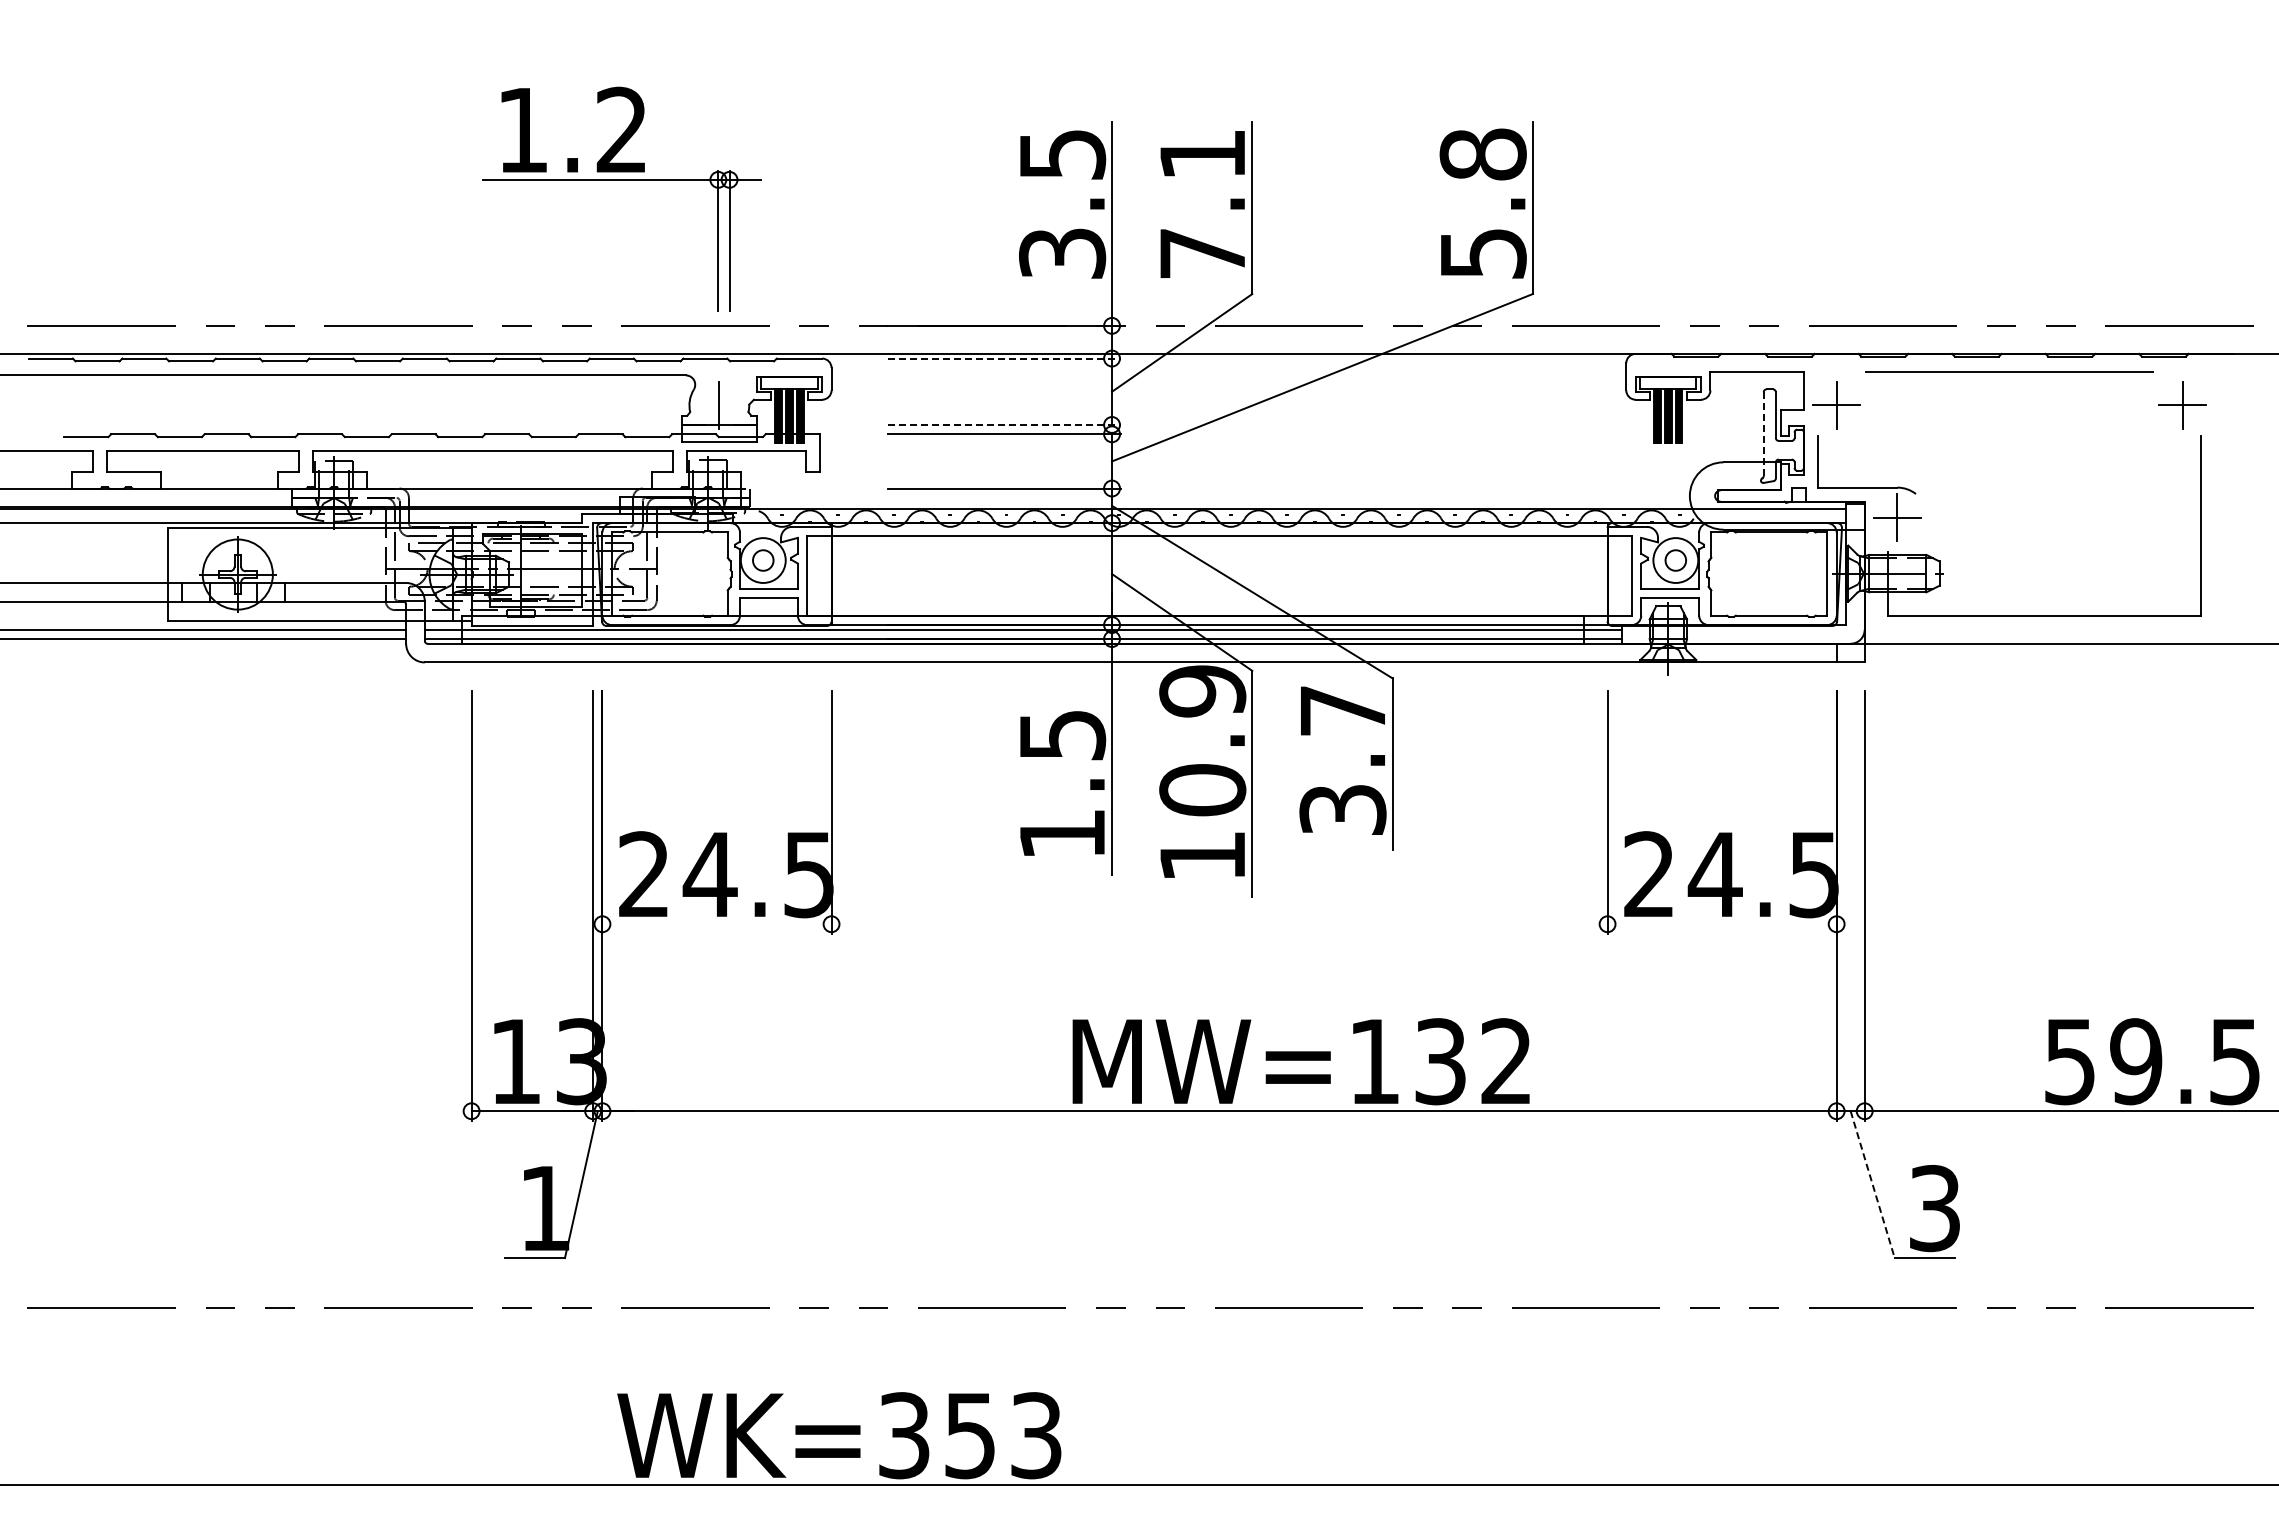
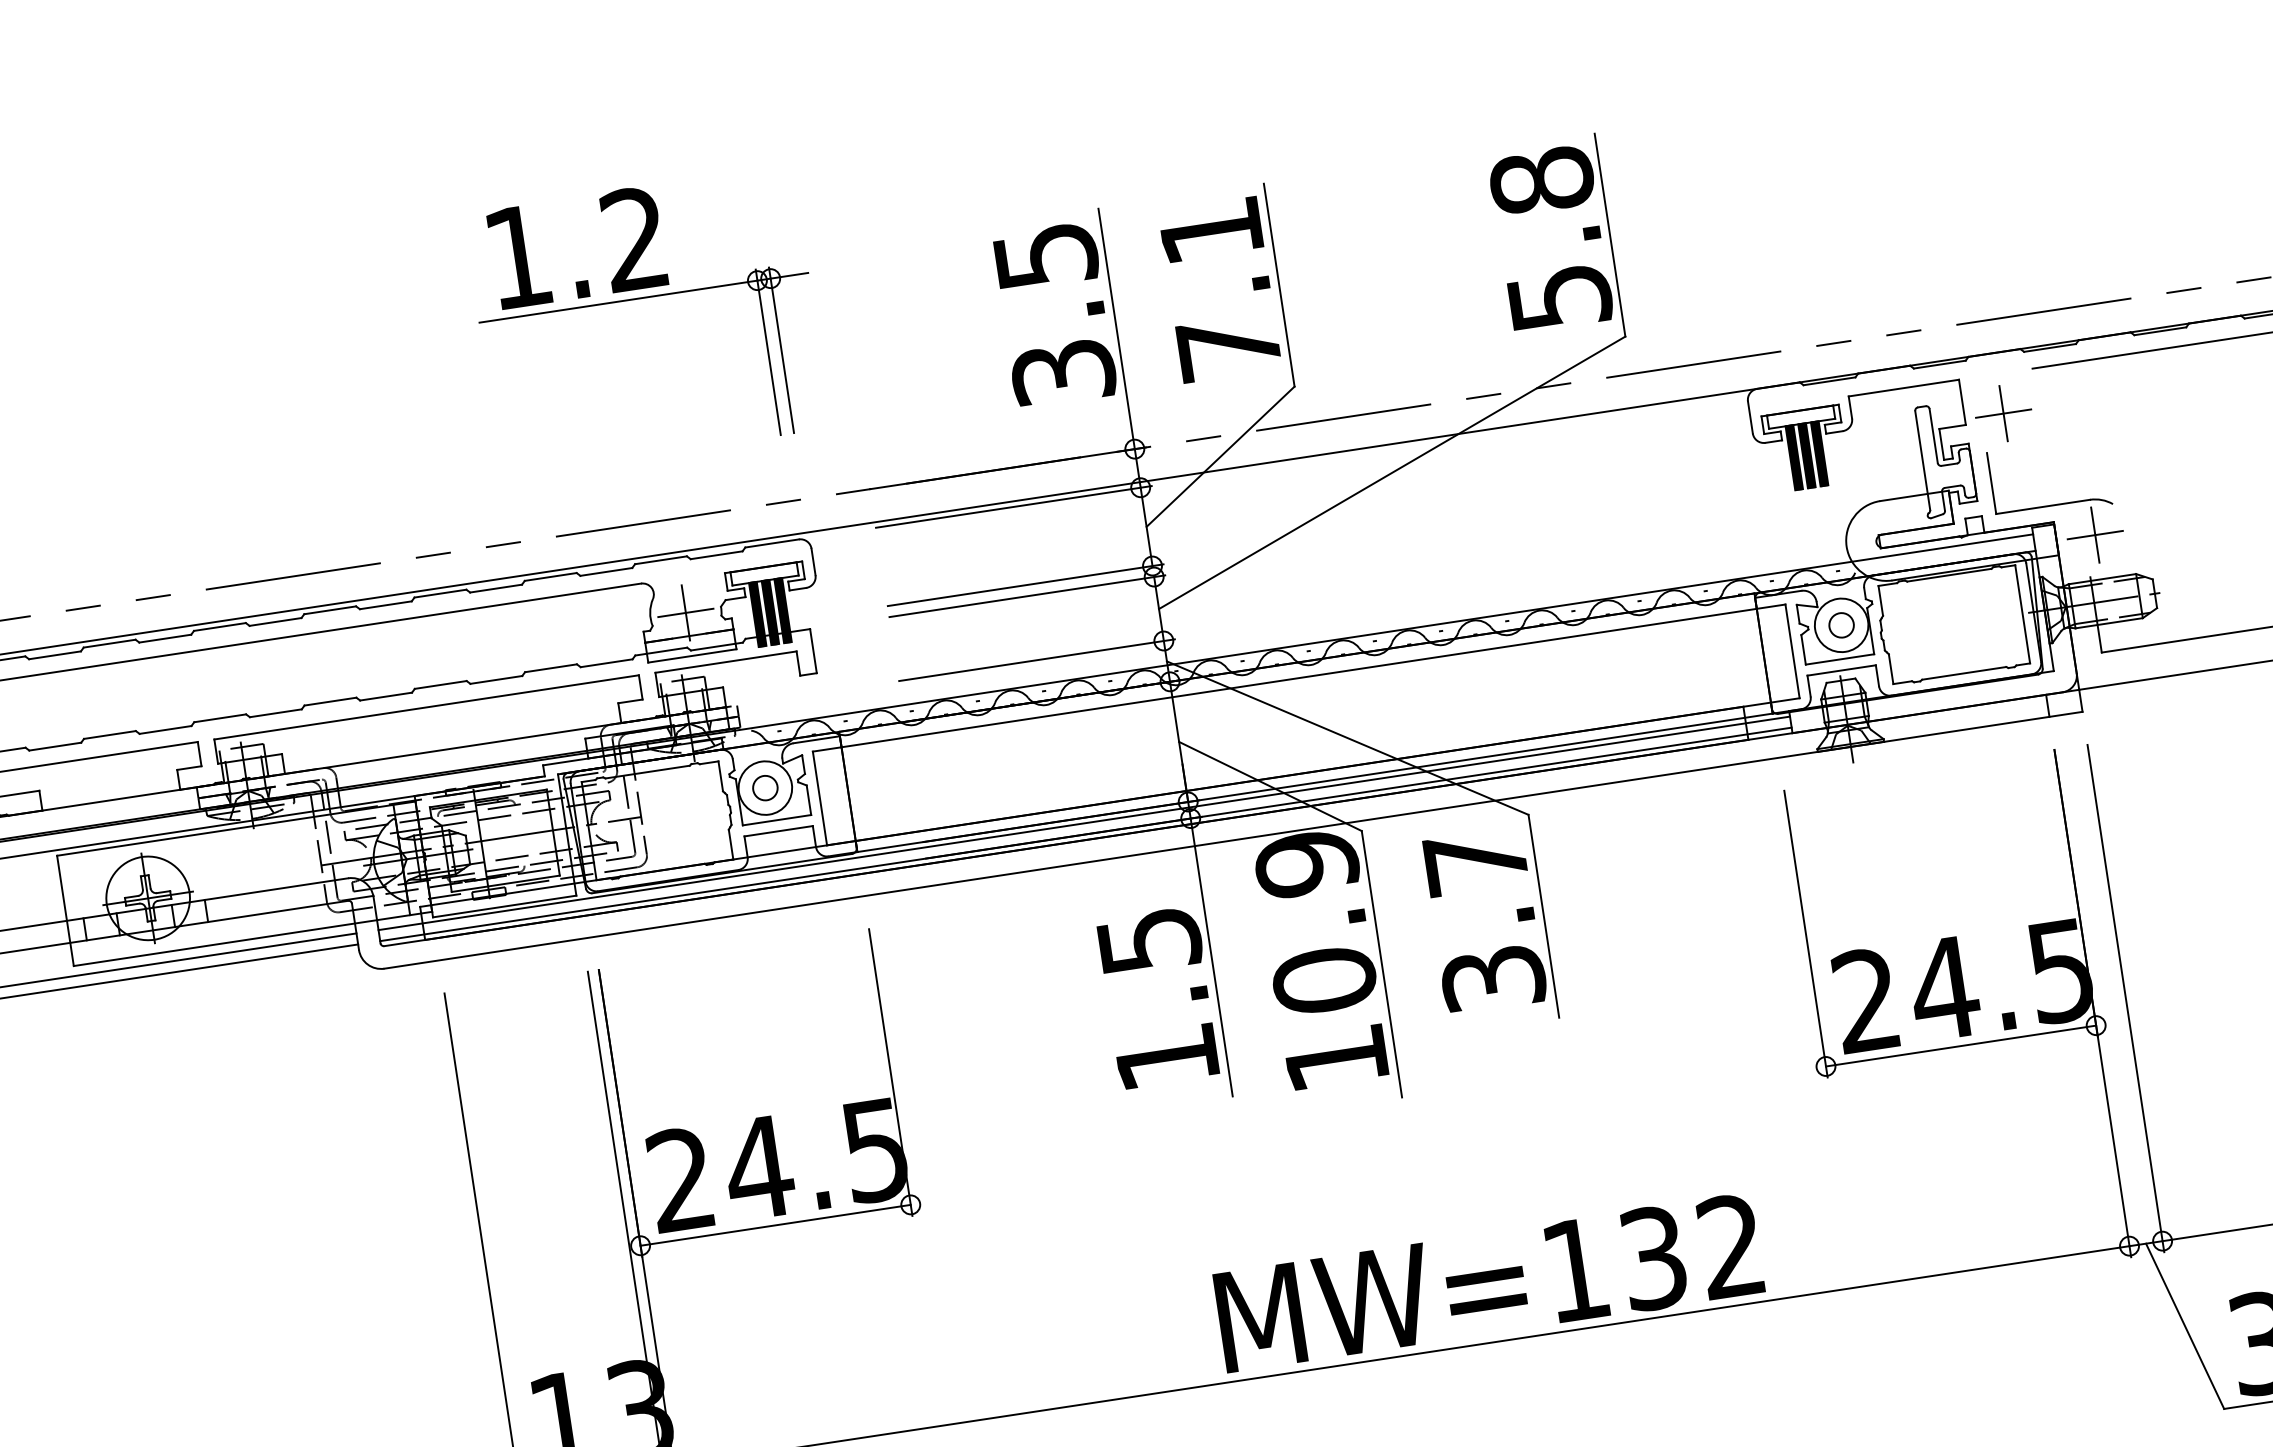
part: (621, 180) -> (643, 298), moved
line: (1004, 358) -> (1013, 506), dashed -> solid
line: (718, 405) -> (684, 613), added
line: (1004, 424) -> (1025, 584), dashed -> solid
line: (1763, 434) -> (1922, 461), dashed -> solid
line: (716, 924) -> (775, 1225), added
line: (1721, 924) -> (1960, 1046), added
line: (1872, 1184) -> (2184, 1326), dashed -> solid

